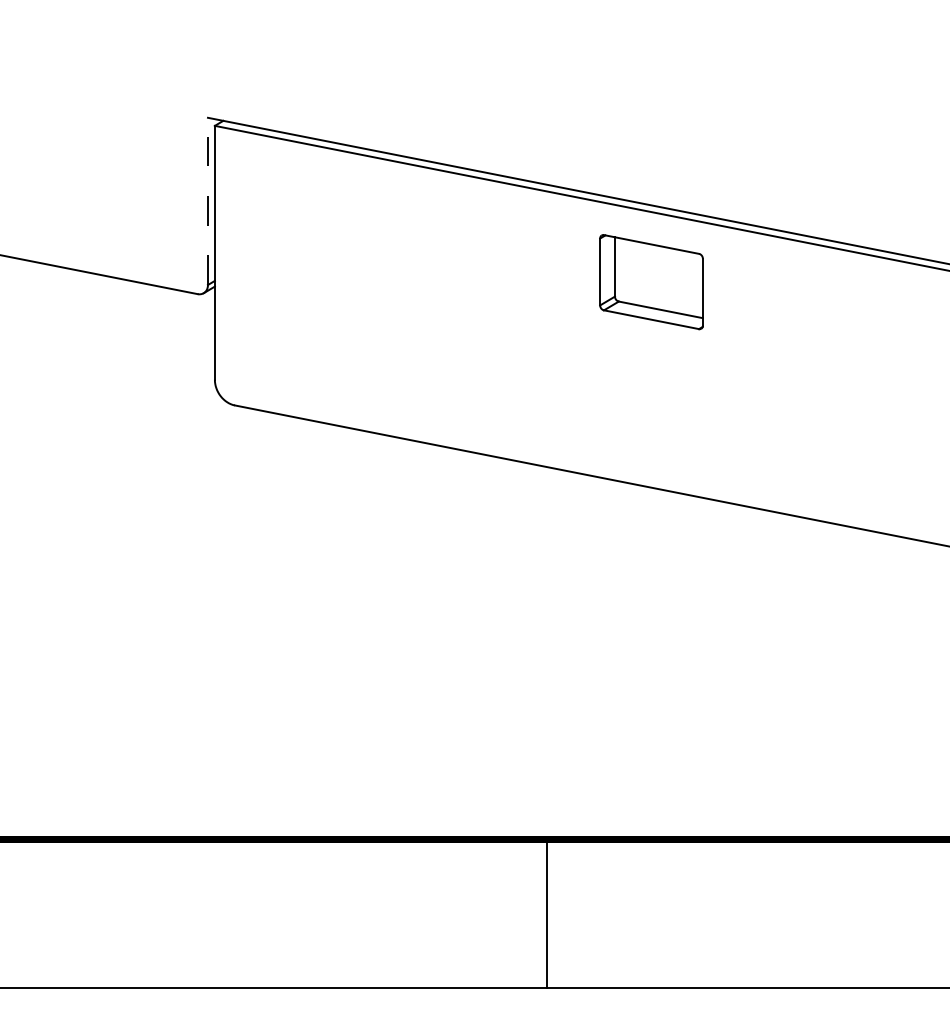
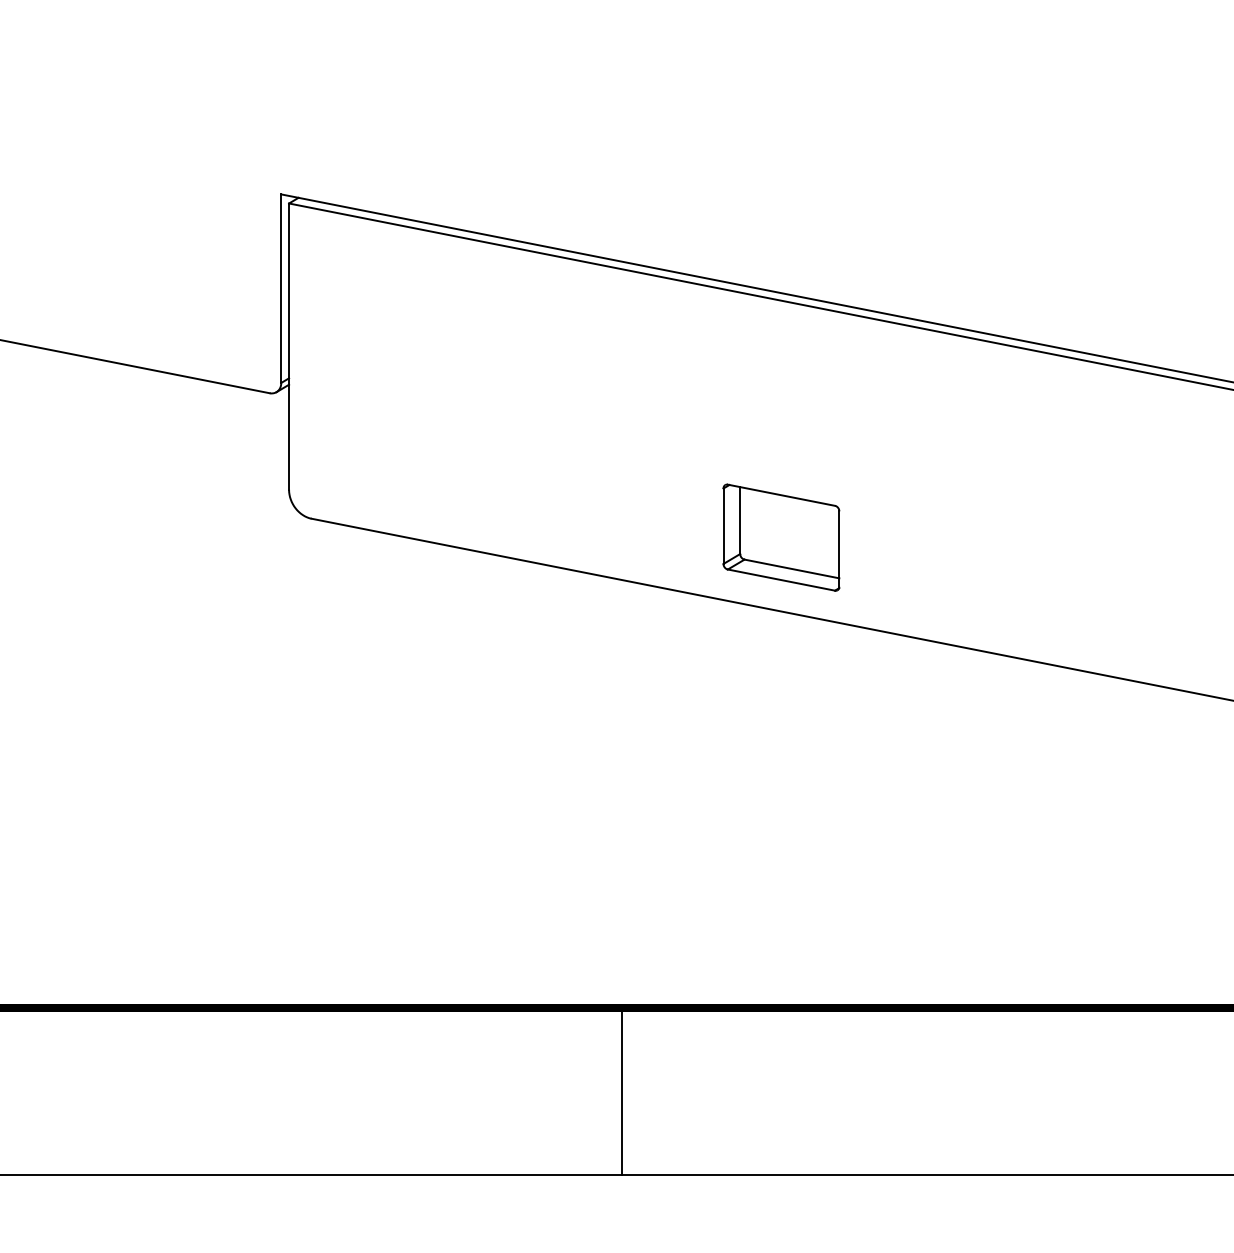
line: (208, 201) -> (281, 288), dashed -> solid
part: (651, 281) -> (781, 537), moved
line: (547, 913) -> (622, 1091), moved

